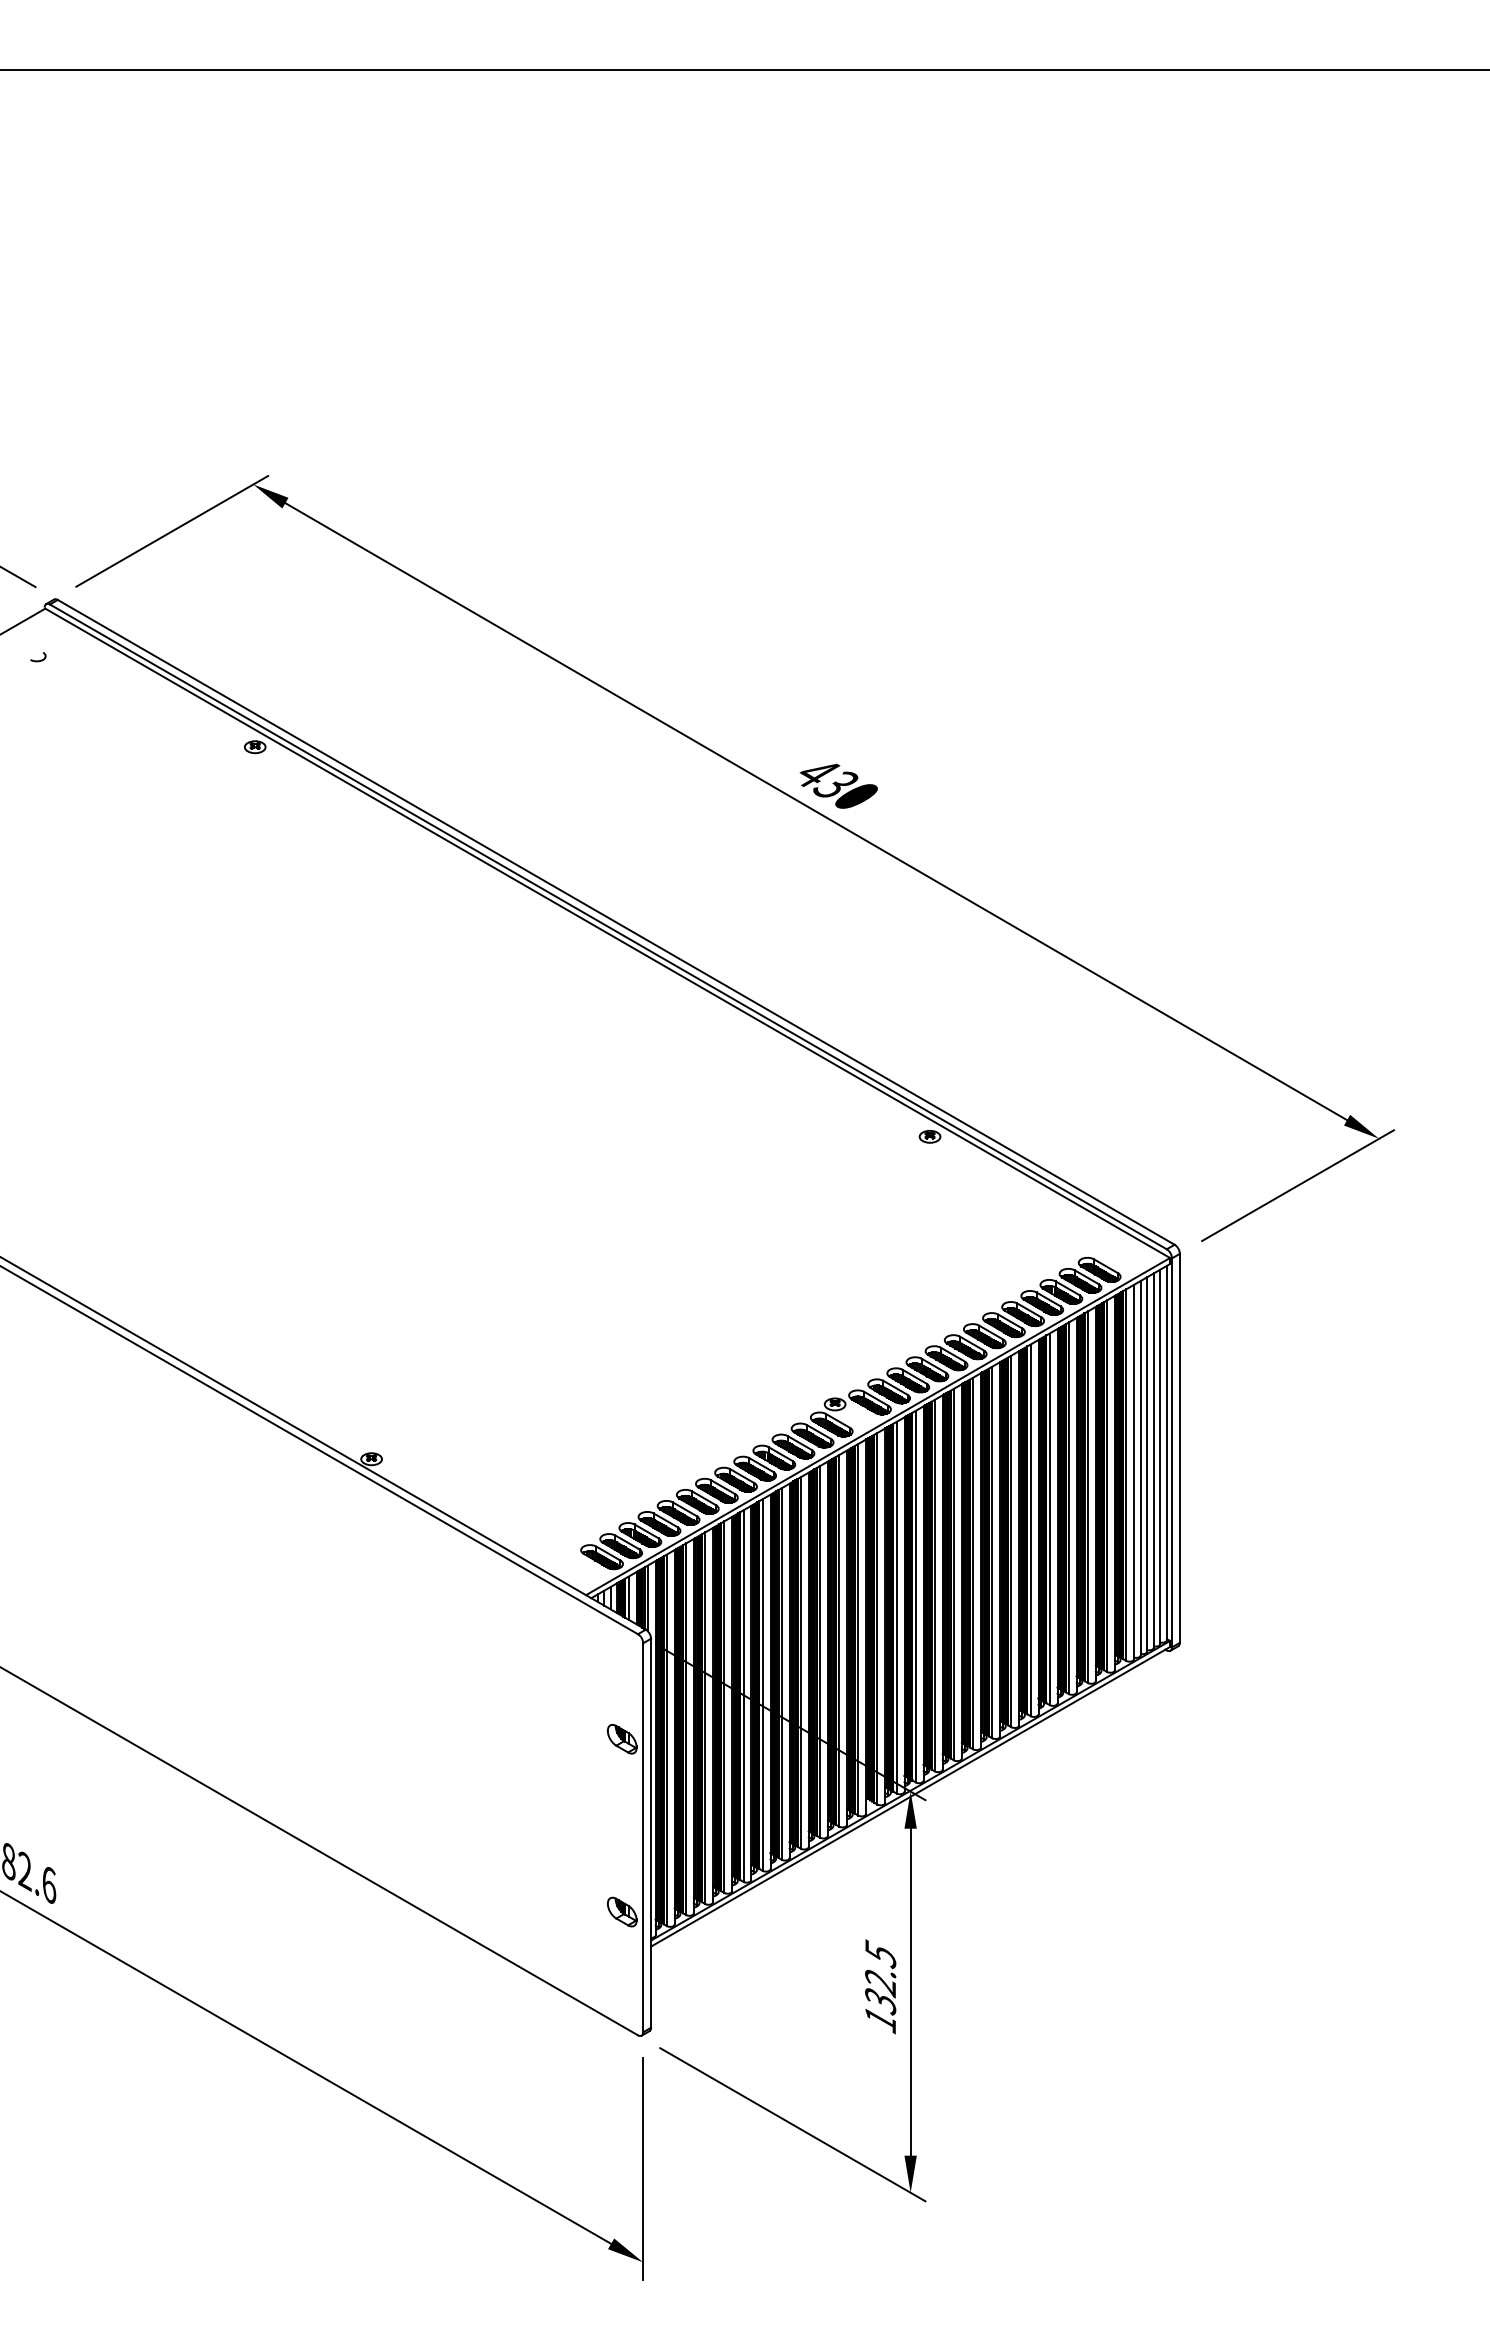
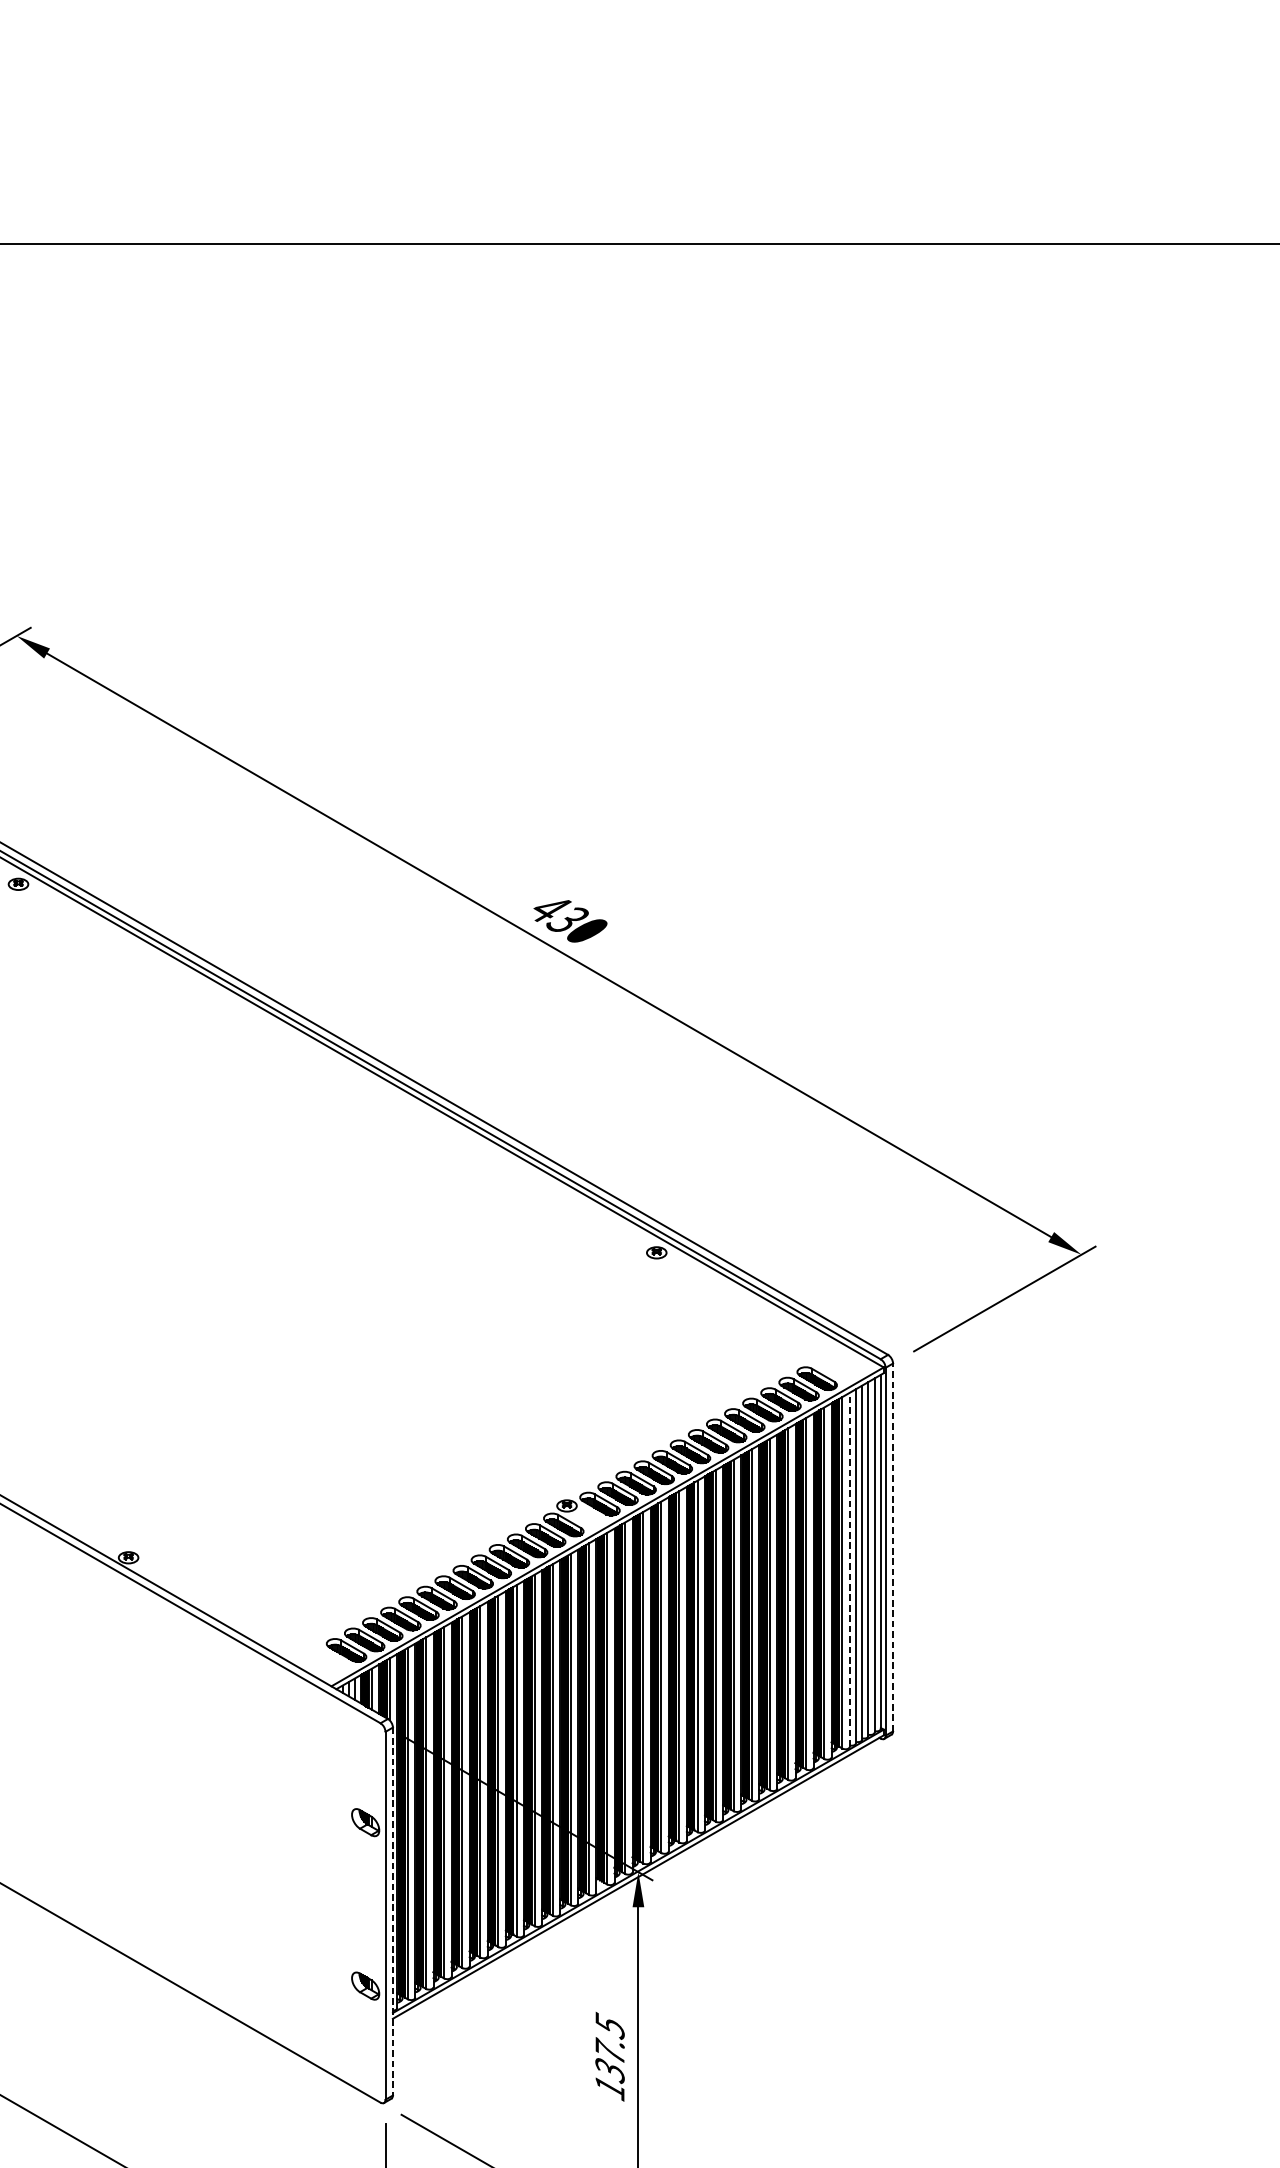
line: (1179, 1448) -> (892, 1547), solid -> dashed
line: (1134, 1471) -> (850, 1569), solid -> dashed
line: (651, 1833) -> (393, 1911), solid -> dashed
text: (880, 1982) -> (609, 2052), 132.5 -> 137.5

